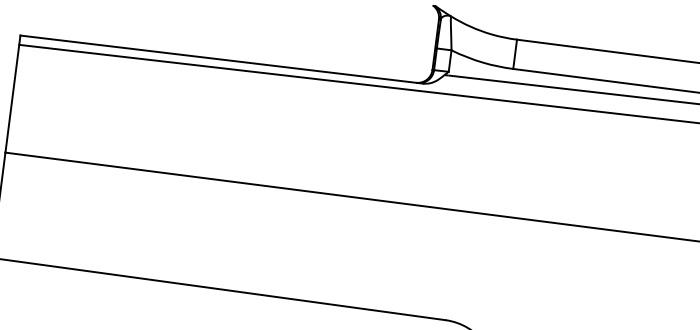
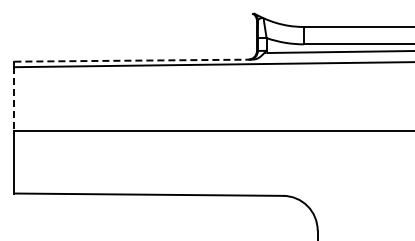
line: (220, 59) -> (132, 60), solid -> dashed
line: (12, 99) -> (14, 99), solid -> dashed

